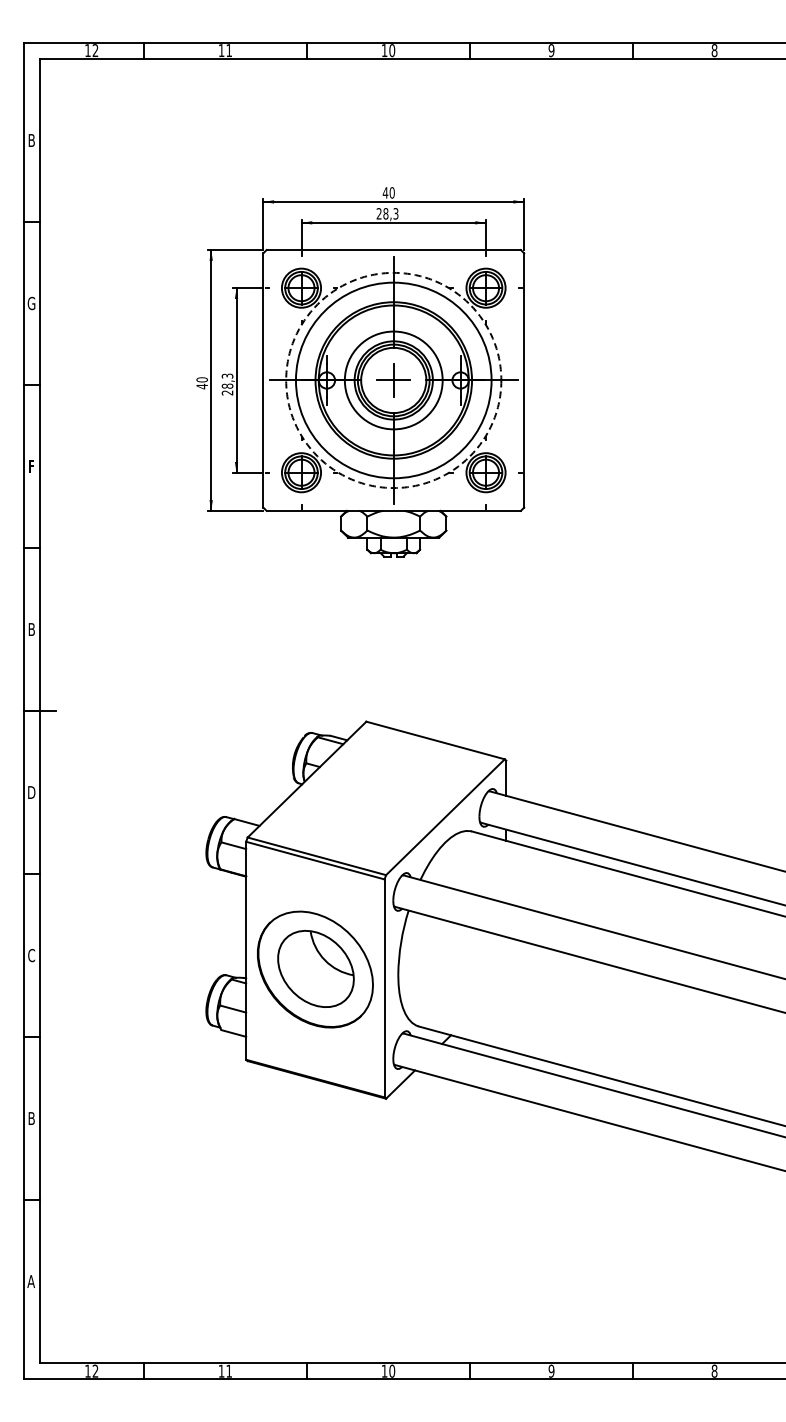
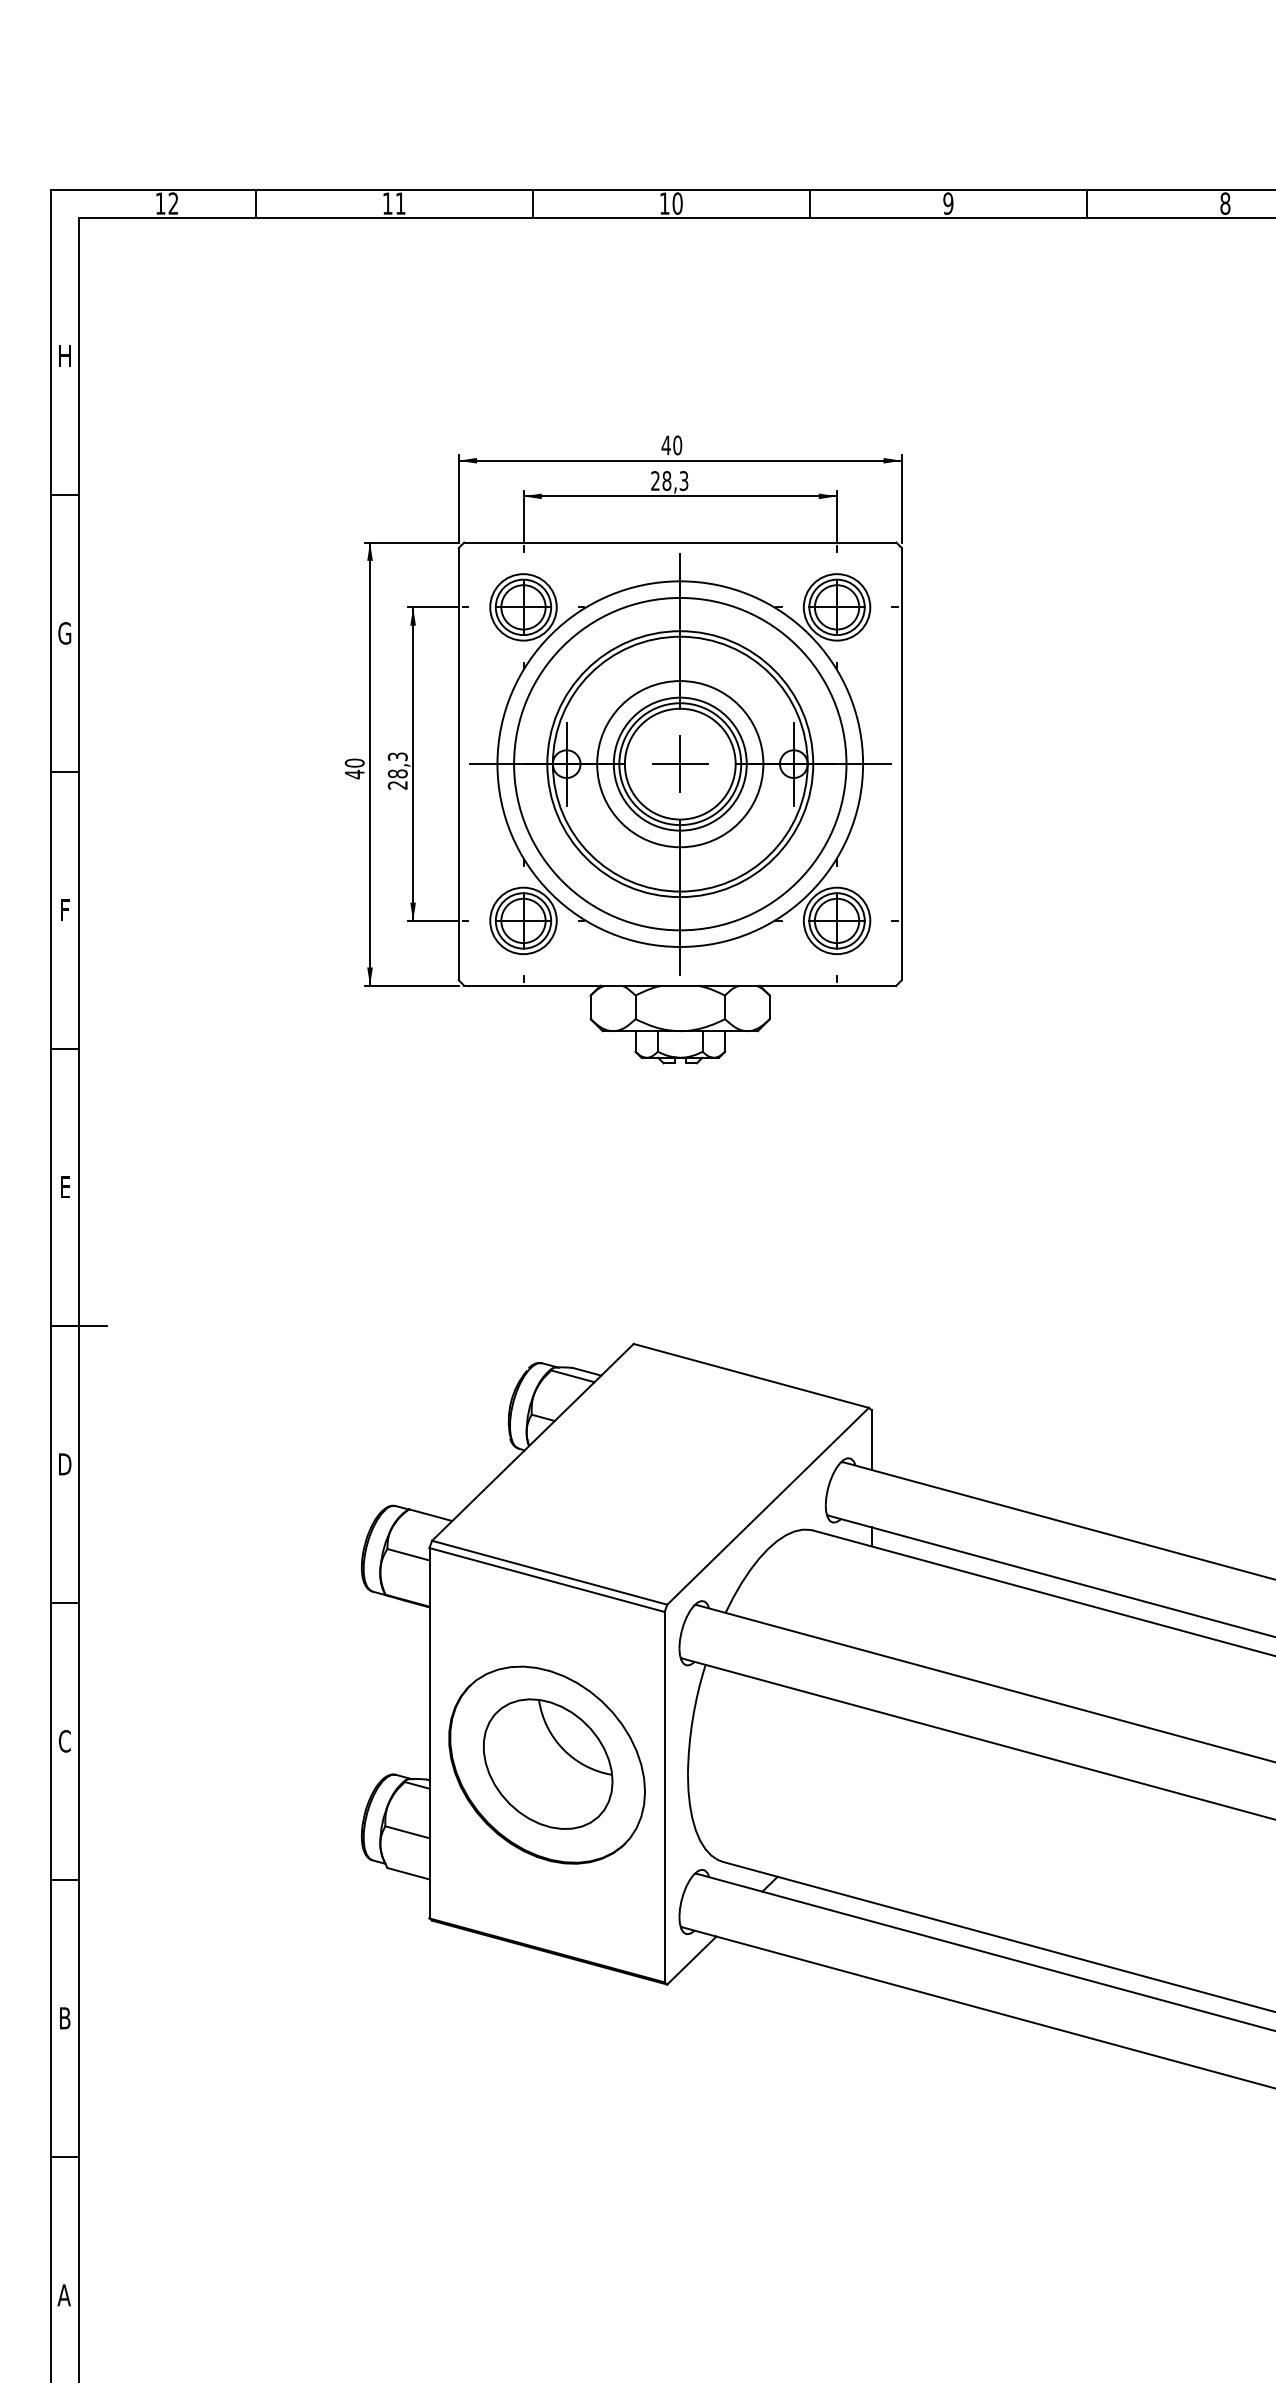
text: (31, 140) -> (64, 356), B -> H
circle: (393, 380) -> (679, 764), dashed -> solid
text: (31, 629) -> (64, 1187), B -> E

